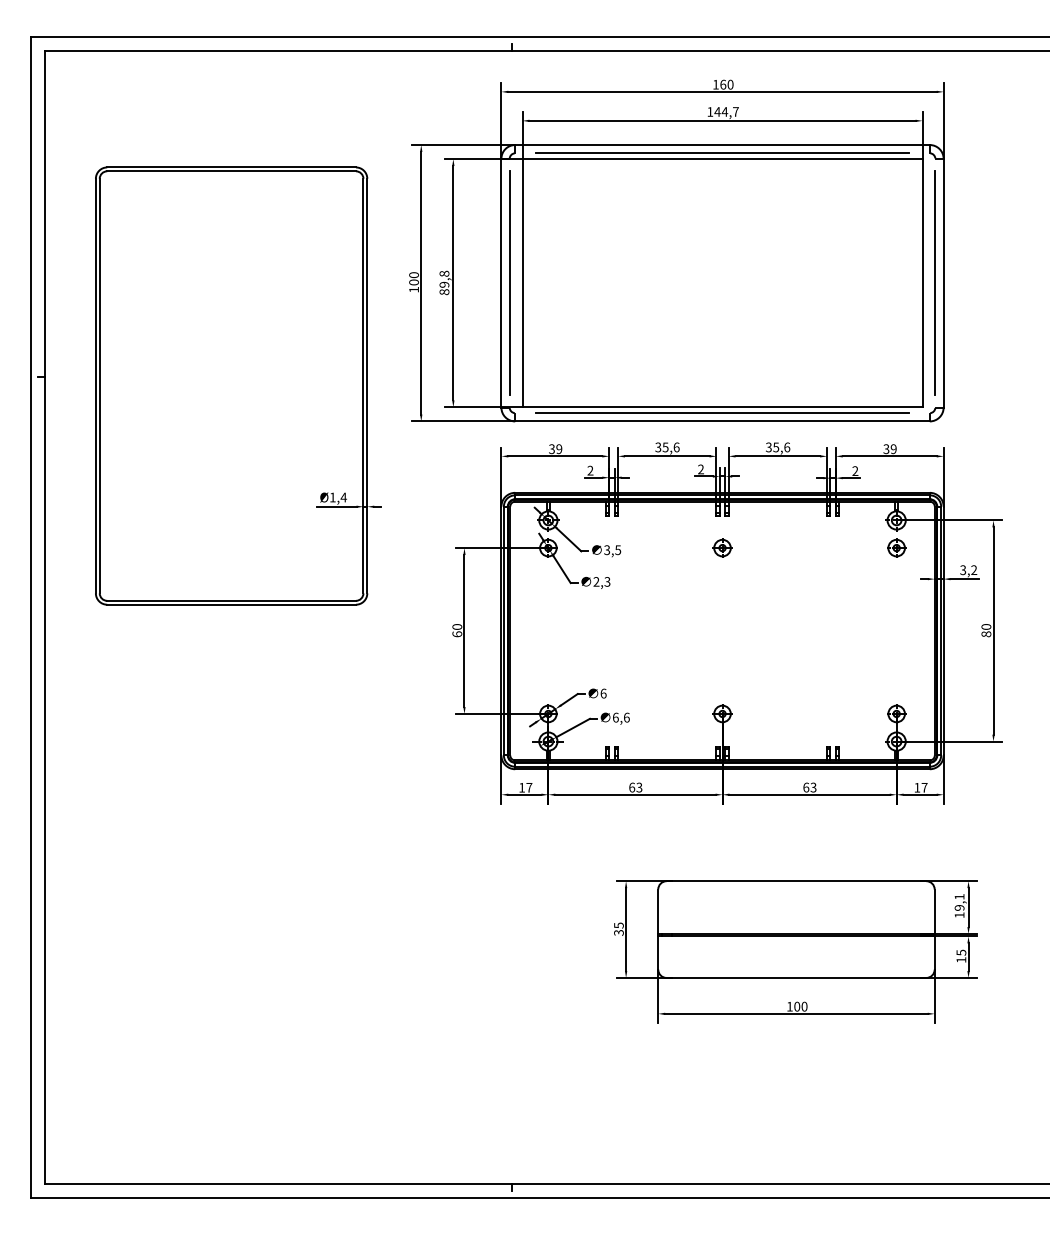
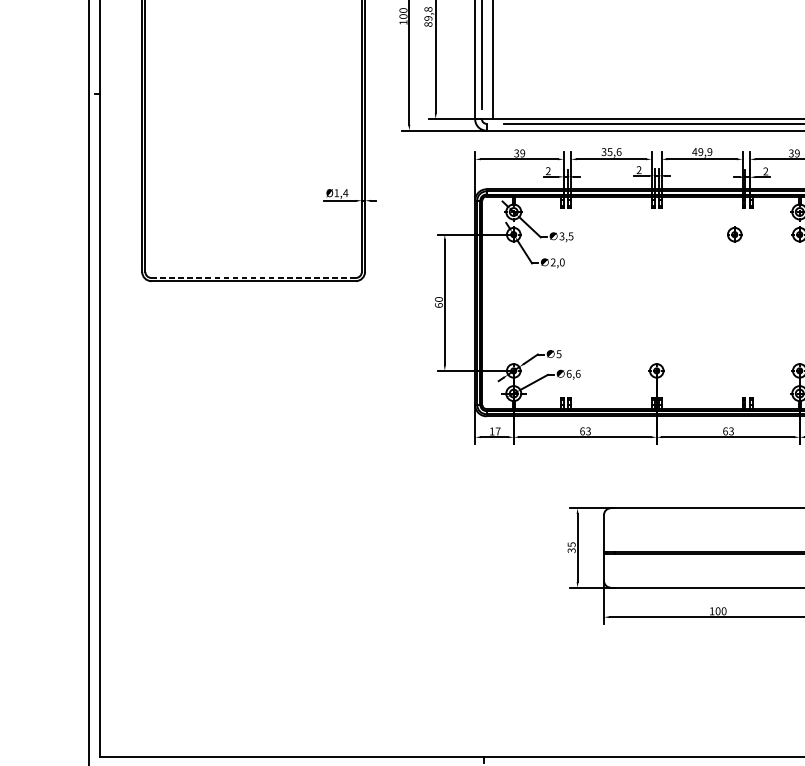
text: (777, 447) -> (701, 152), 35,6 -> 49,9
part: (722, 547) -> (734, 234), moved
text: (607, 581) -> (562, 262), 2,3 -> 2,0
line: (231, 600) -> (253, 277), solid -> dashed
text: (603, 693) -> (559, 354), 6 -> 5

